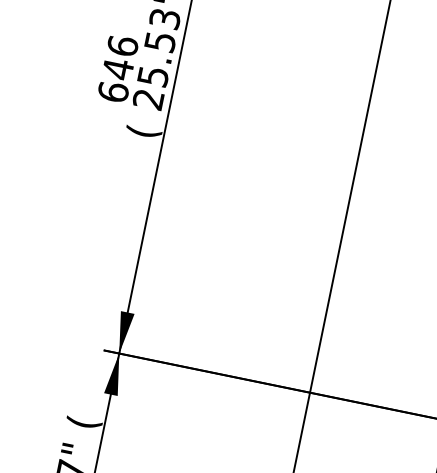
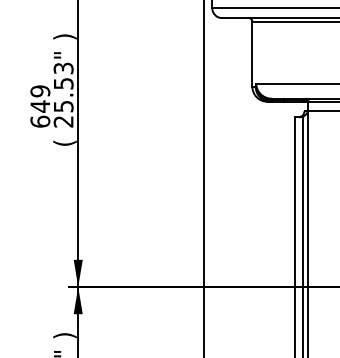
text: (122, 46) -> (40, 91), 646 -> 649
text: (83, 422) -> (64, 335), ( -> )

